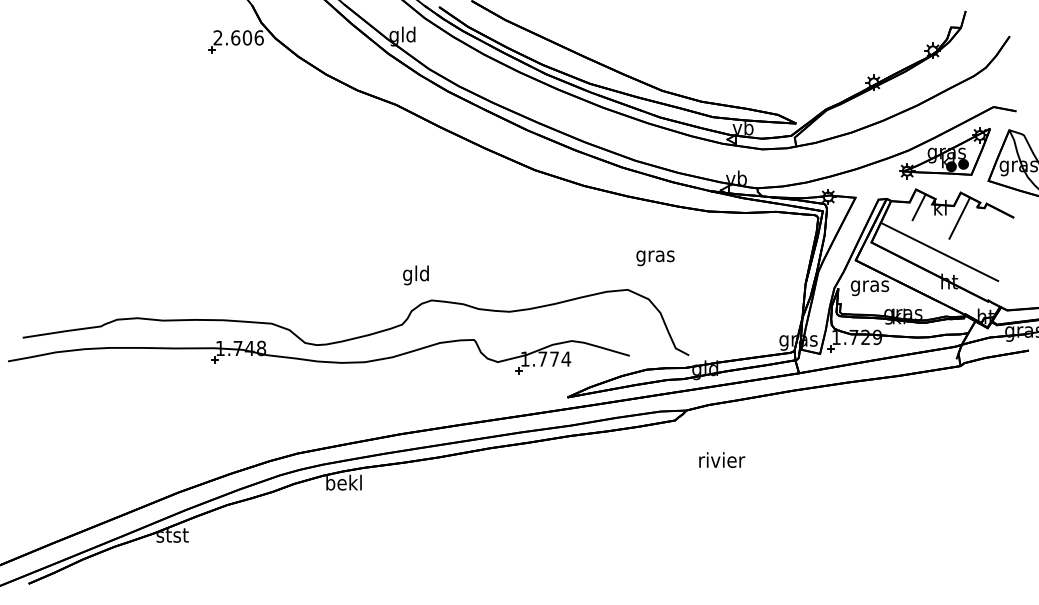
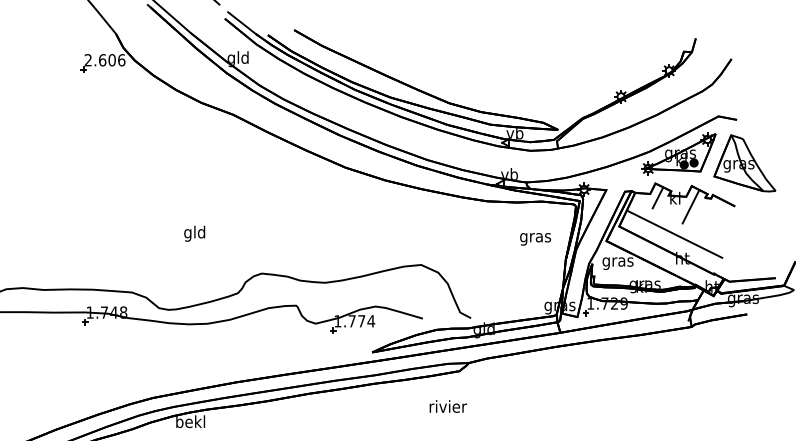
text: (655, 258) -> (535, 239), moved
text: (415, 275) -> (194, 233), moved
text: (722, 459) -> (448, 406), moved

